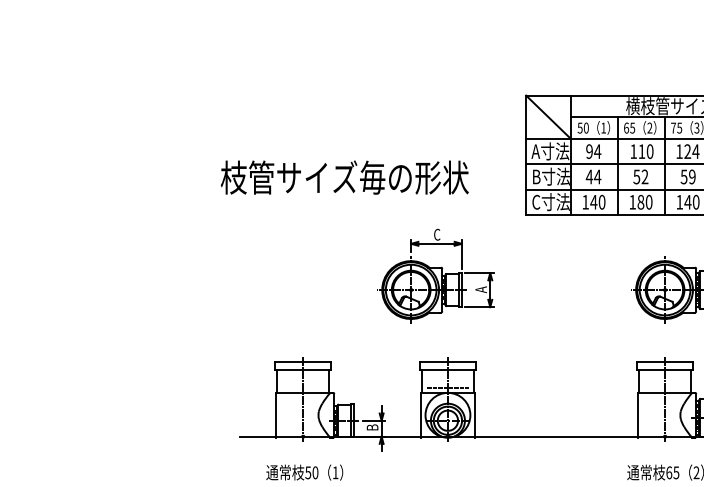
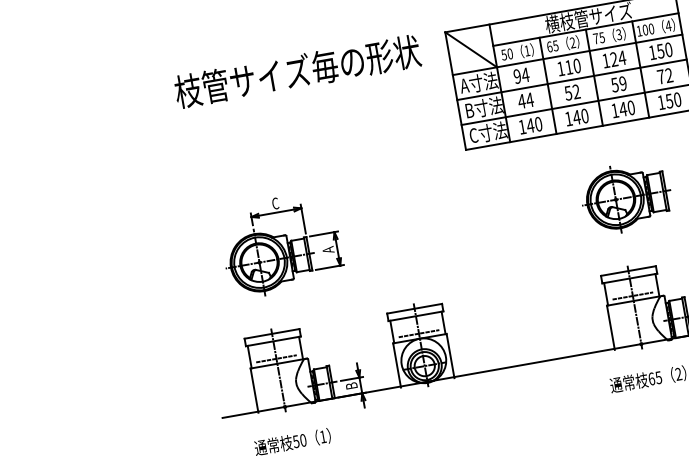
text: (344, 177) -> (297, 71), moved
text: (640, 202) -> (576, 117), 180 -> 140
part: (435, 275) -> (280, 244), moved
line: (302, 387) -> (275, 358), added
line: (664, 387) -> (632, 295), added

